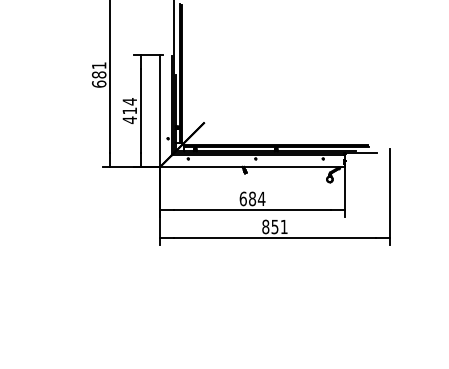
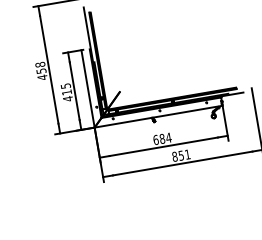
text: (98, 75) -> (41, 71), 681 -> 458
text: (129, 101) -> (65, 85), 414 -> 415

